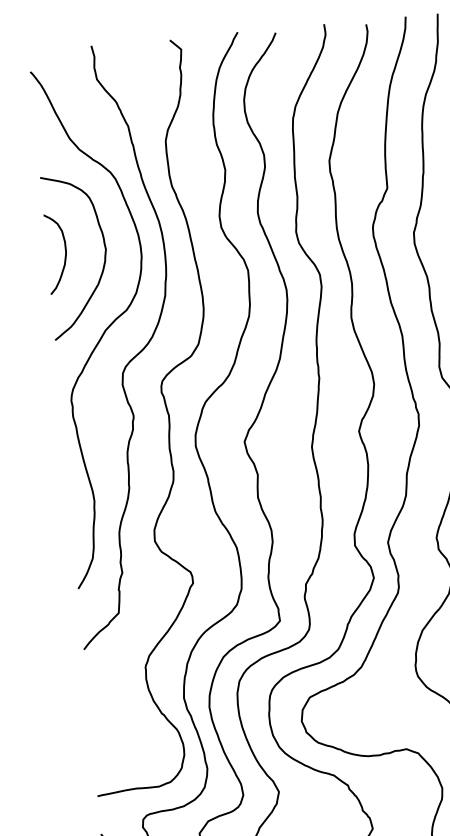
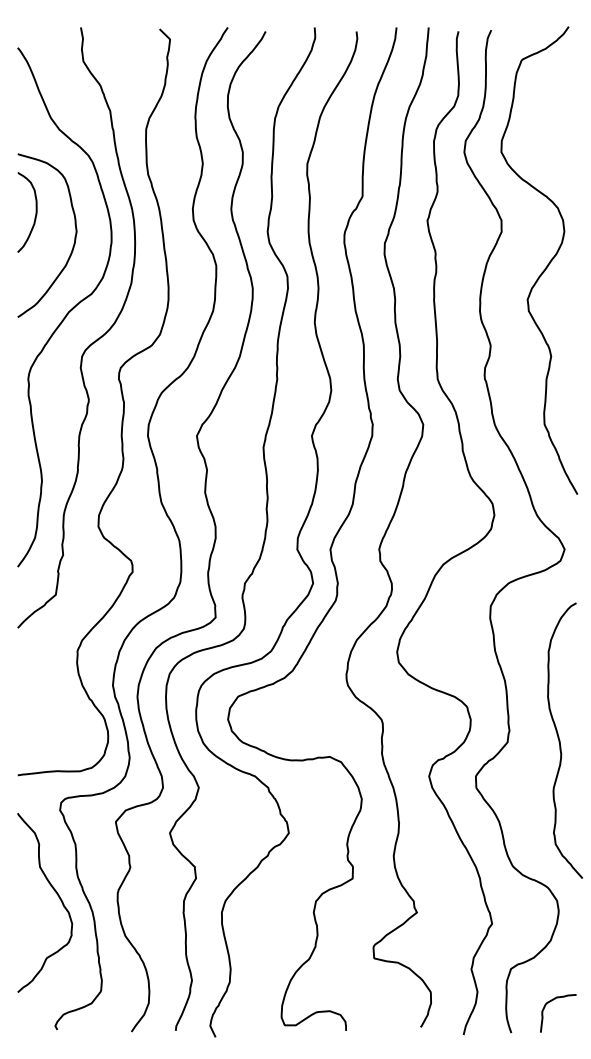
curve: (64, 253) -> (35, 212), moved

